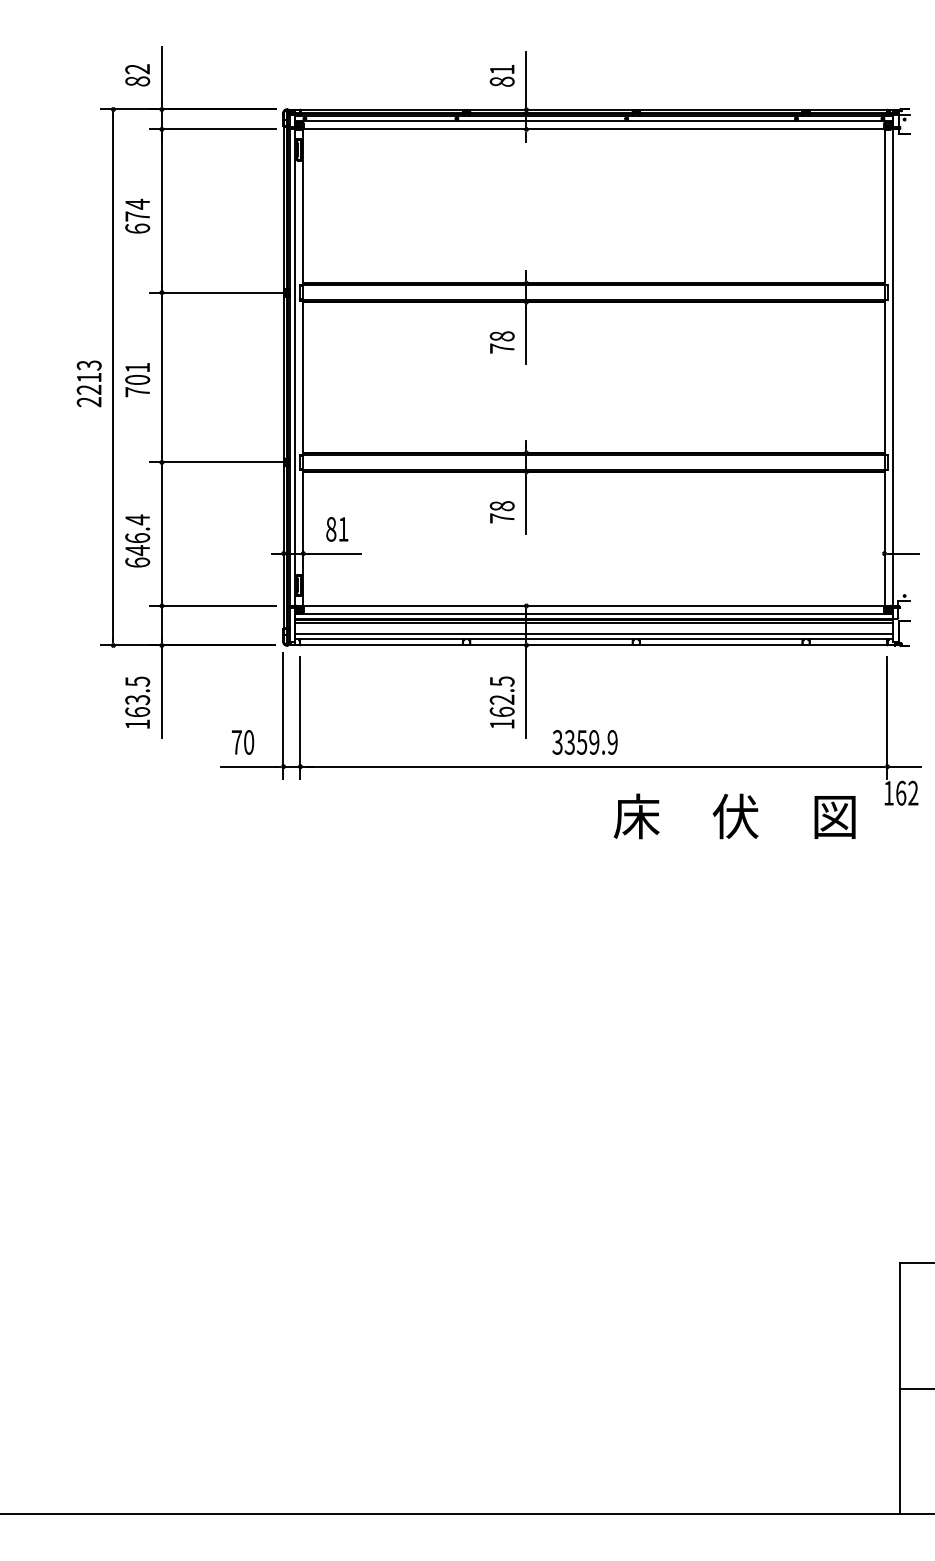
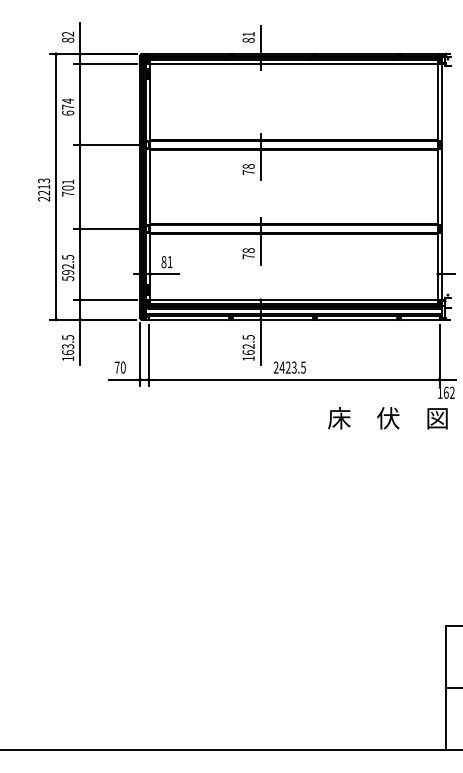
text: (138, 540) -> (68, 267), 646.4 -> 592.5
text: (584, 742) -> (289, 367), 3359.9 -> 2423.5
text: (733, 816) -> (387, 418), moved

